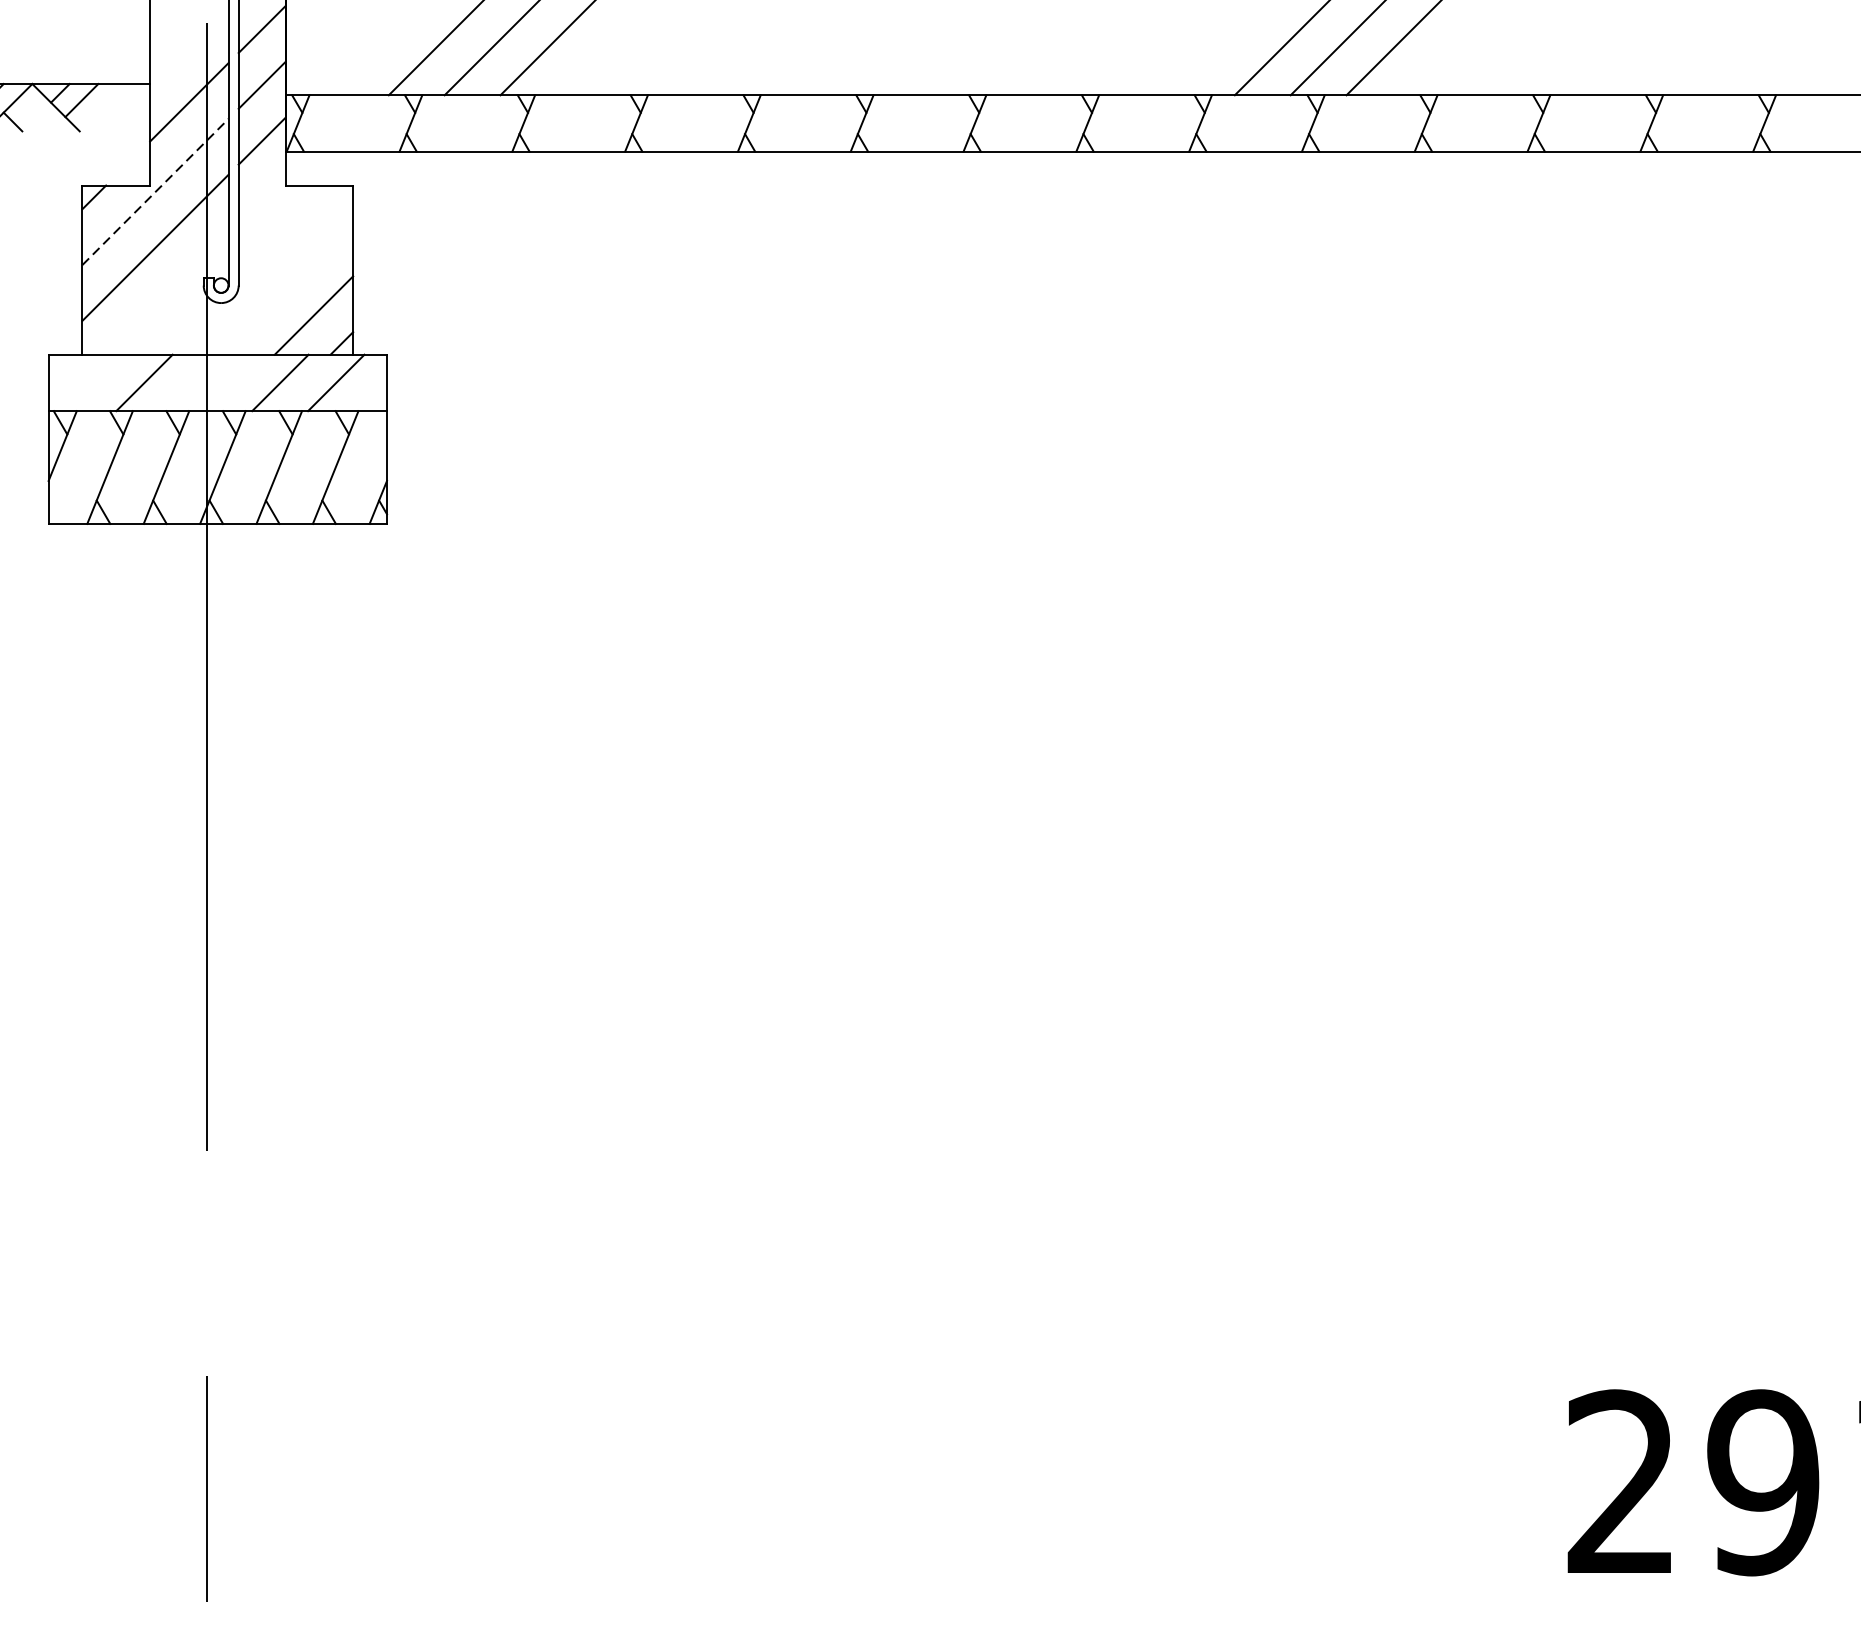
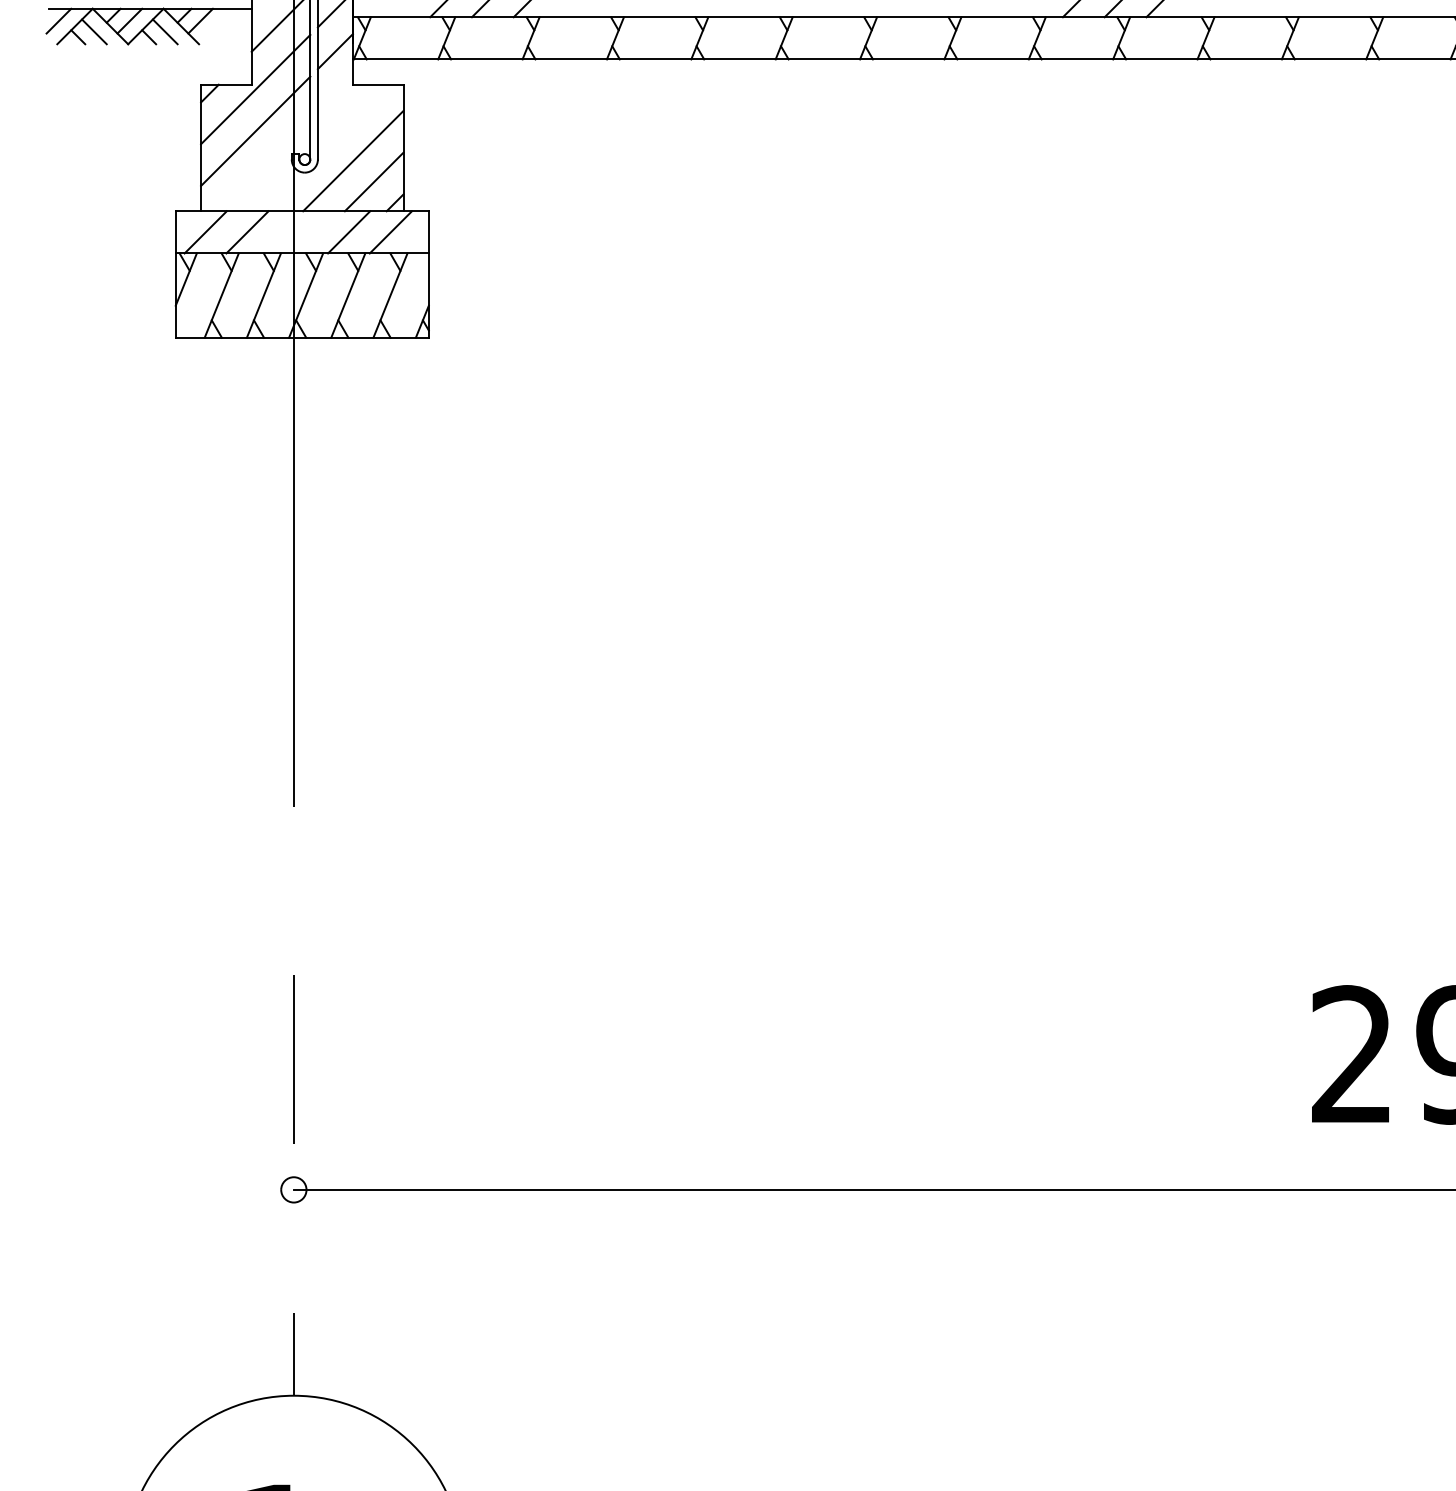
line: (33, 114) -> (164, 31), added
line: (156, 191) -> (256, 89), dashed -> solid
line: (286, 286) -> (353, 160), added
line: (88, 383) -> (205, 232), added

